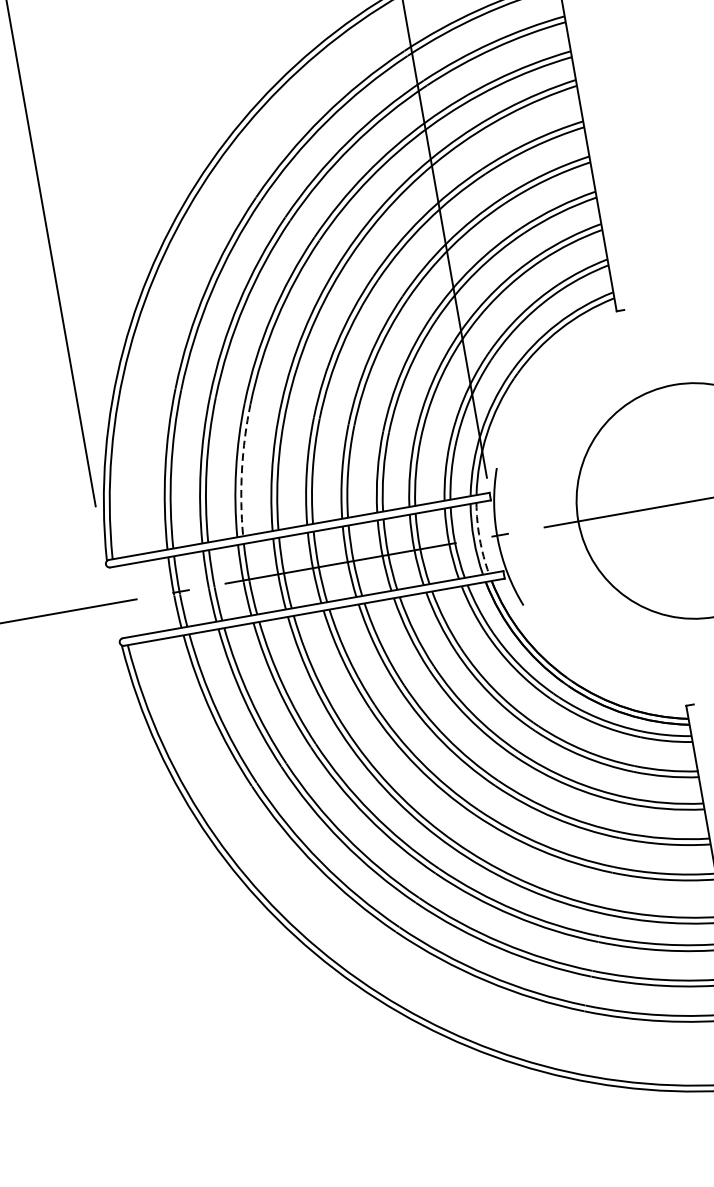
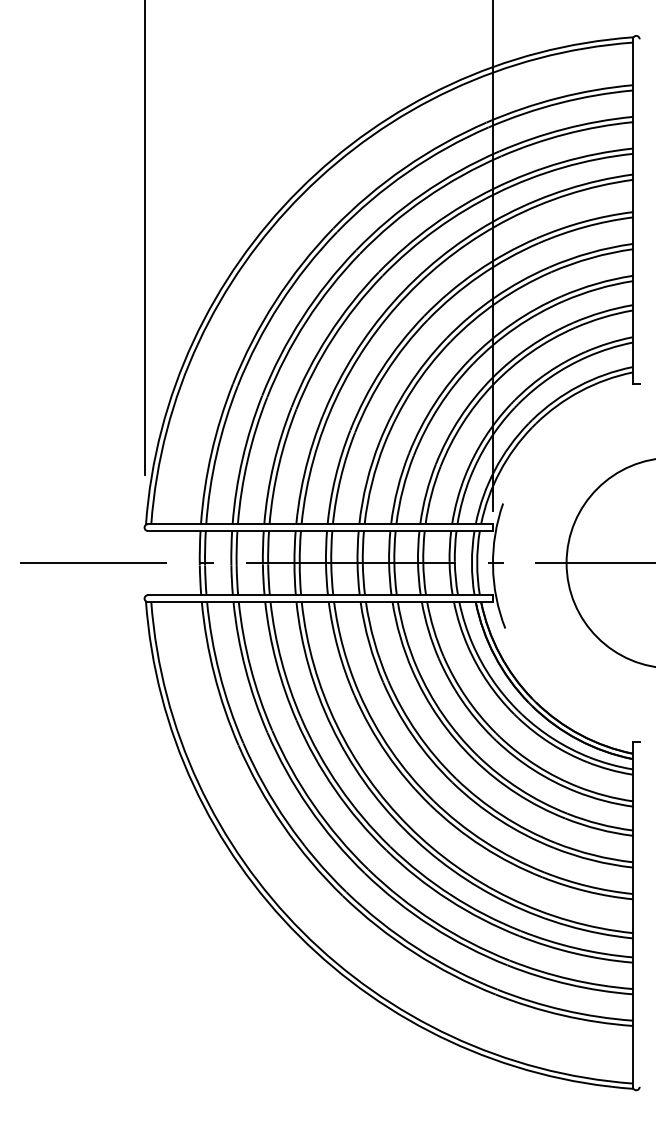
arc: (241, 469) -> (278, 465), dashed -> solid
arc: (480, 539) -> (477, 563), dashed -> solid

